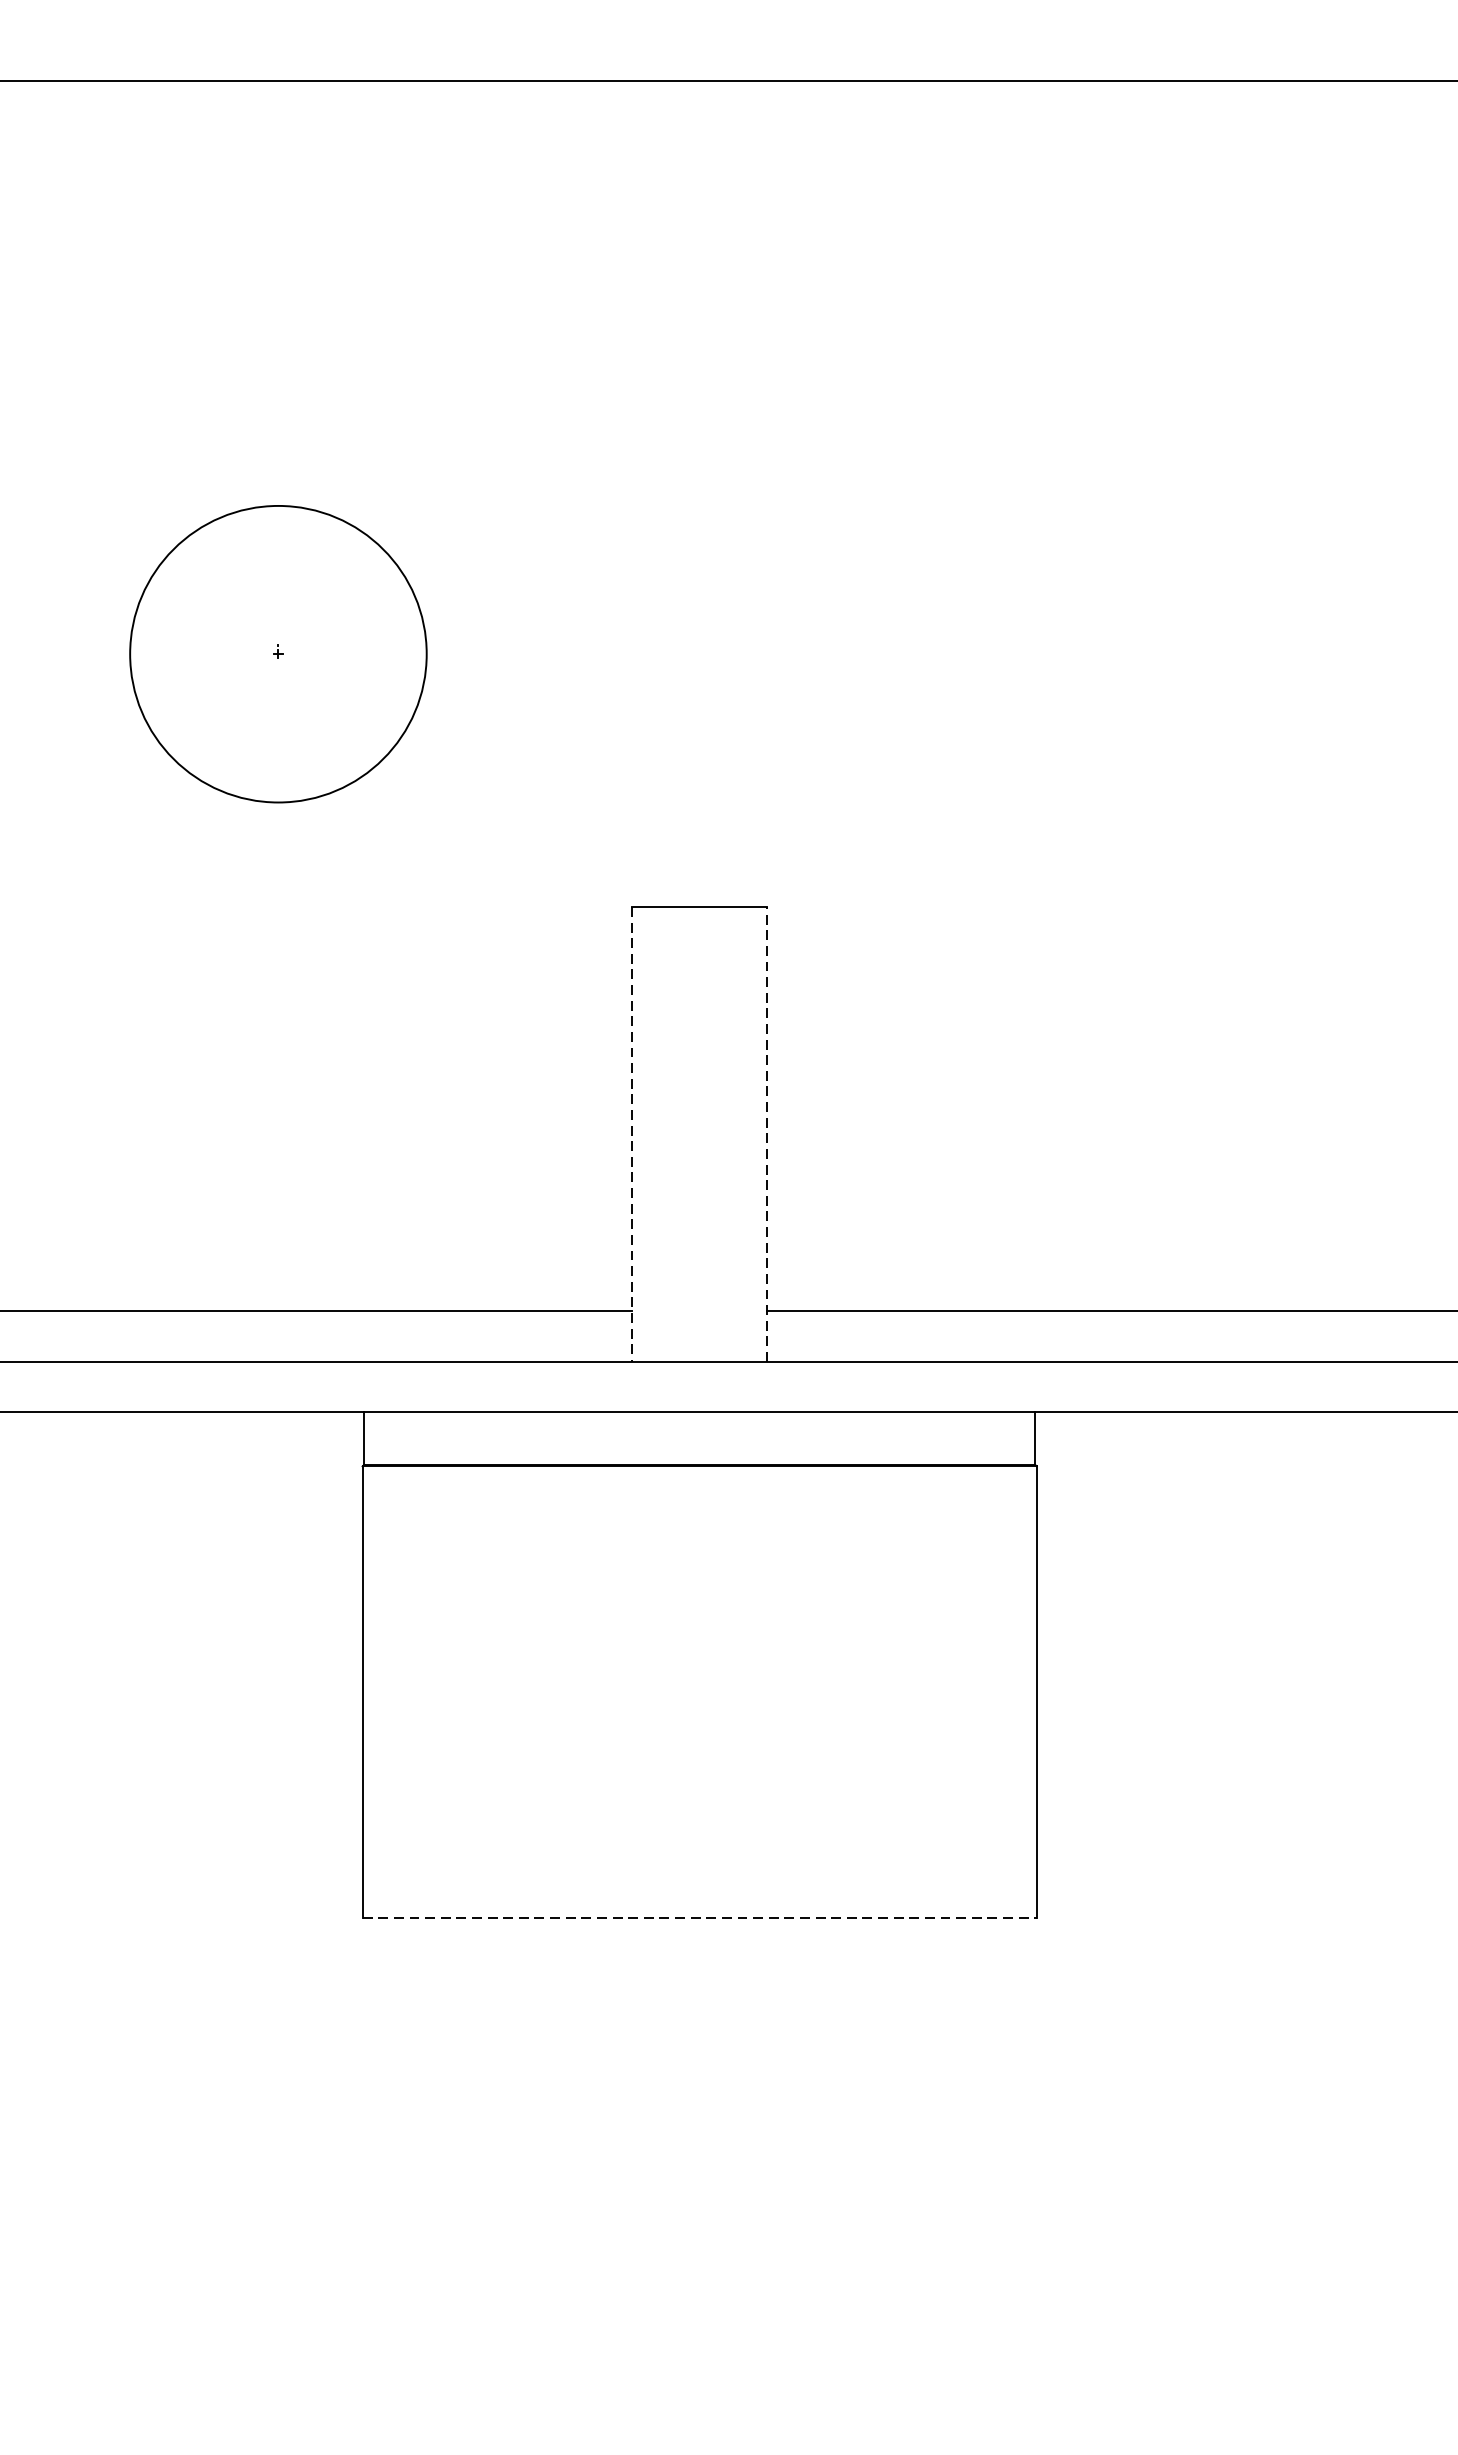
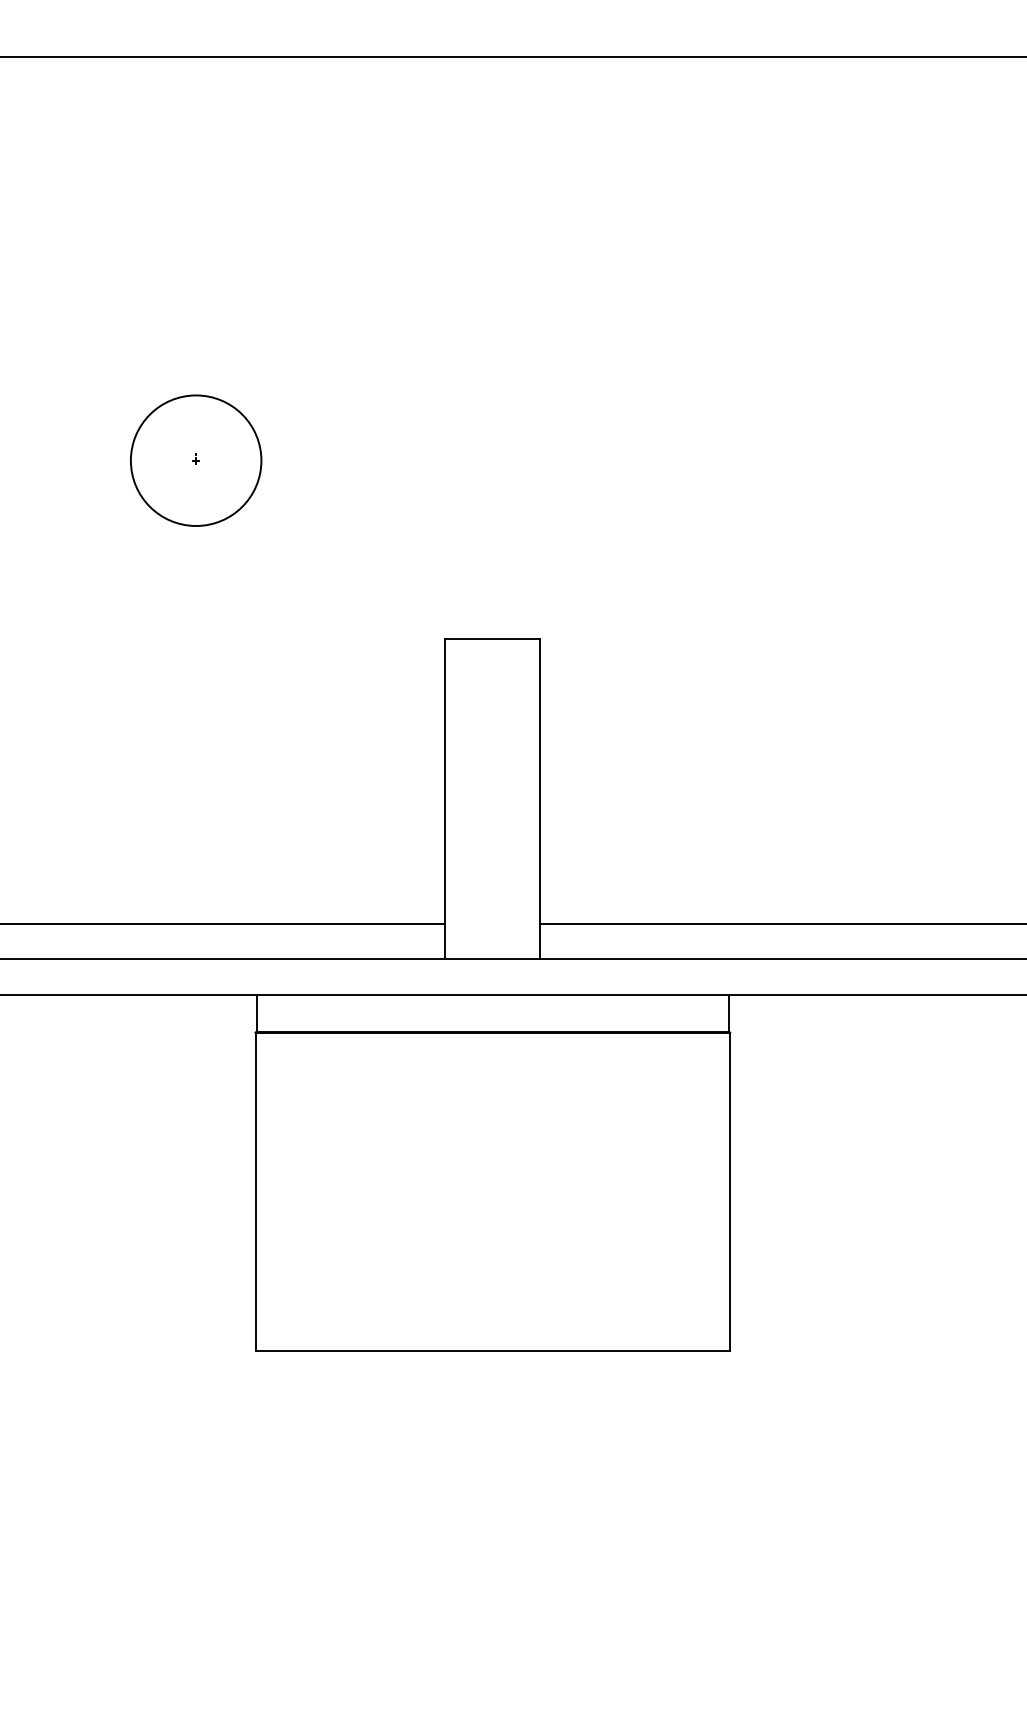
circle: (277, 653) -> (195, 460), size x0.62
line: (767, 1133) -> (540, 798), dashed -> solid
line: (632, 1135) -> (445, 799), dashed -> solid
line: (700, 1917) -> (493, 1350), dashed -> solid

